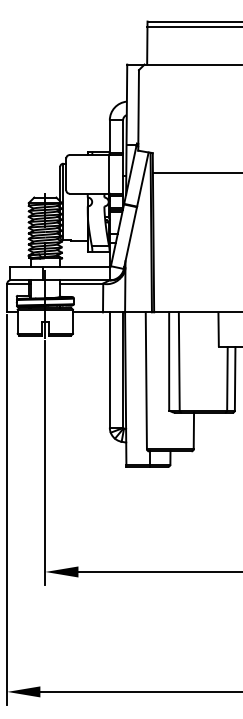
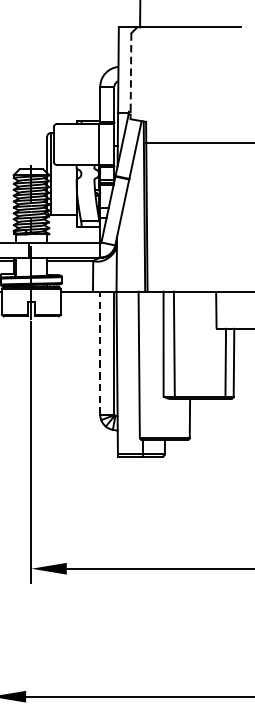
line: (138, 110) -> (130, 76), solid -> dashed
line: (109, 370) -> (99, 353), solid -> dashed

